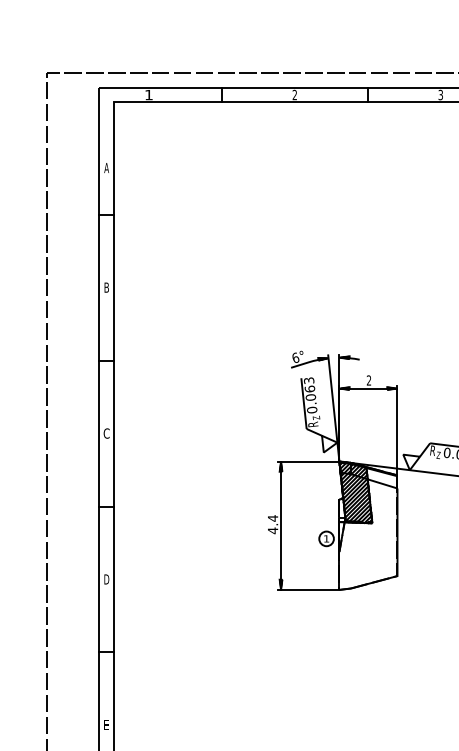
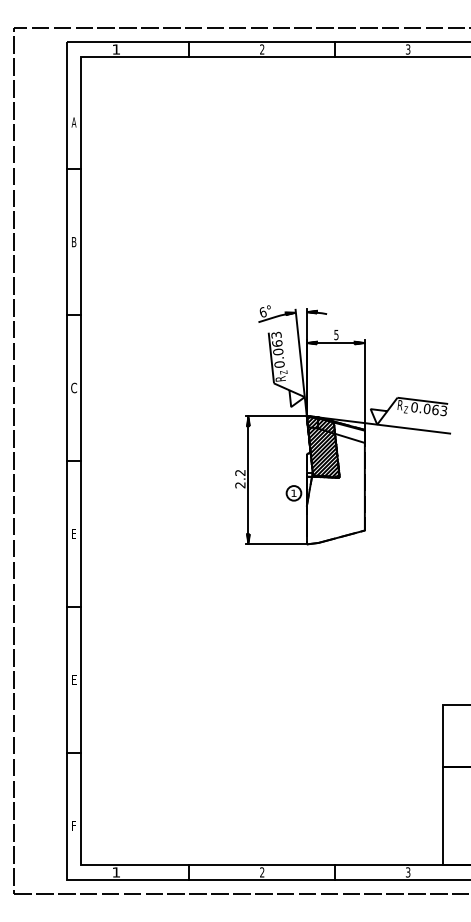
text: (369, 380) -> (336, 334), 2 -> 5
text: (273, 524) -> (240, 478), 4.4 -> 2.2
text: (106, 579) -> (73, 533), D -> E

